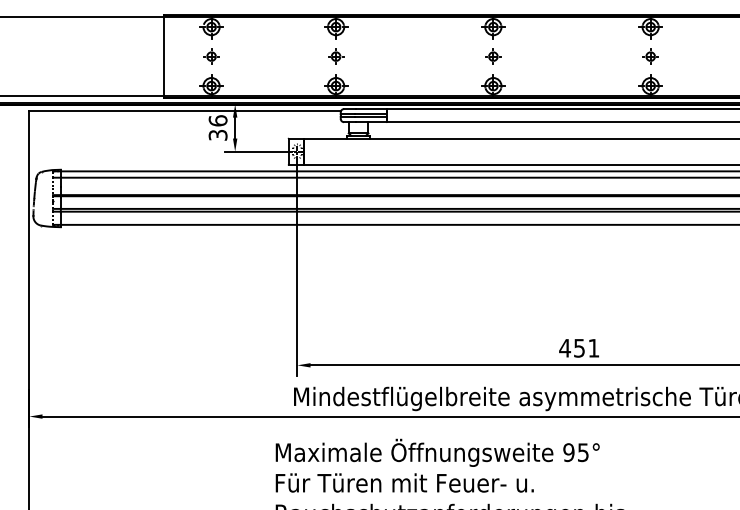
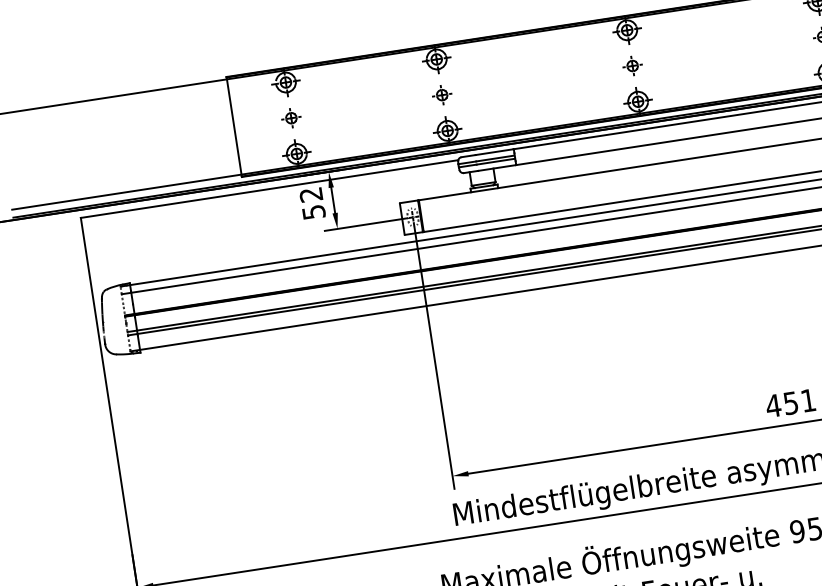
text: (217, 127) -> (311, 202), 36 -> 52

